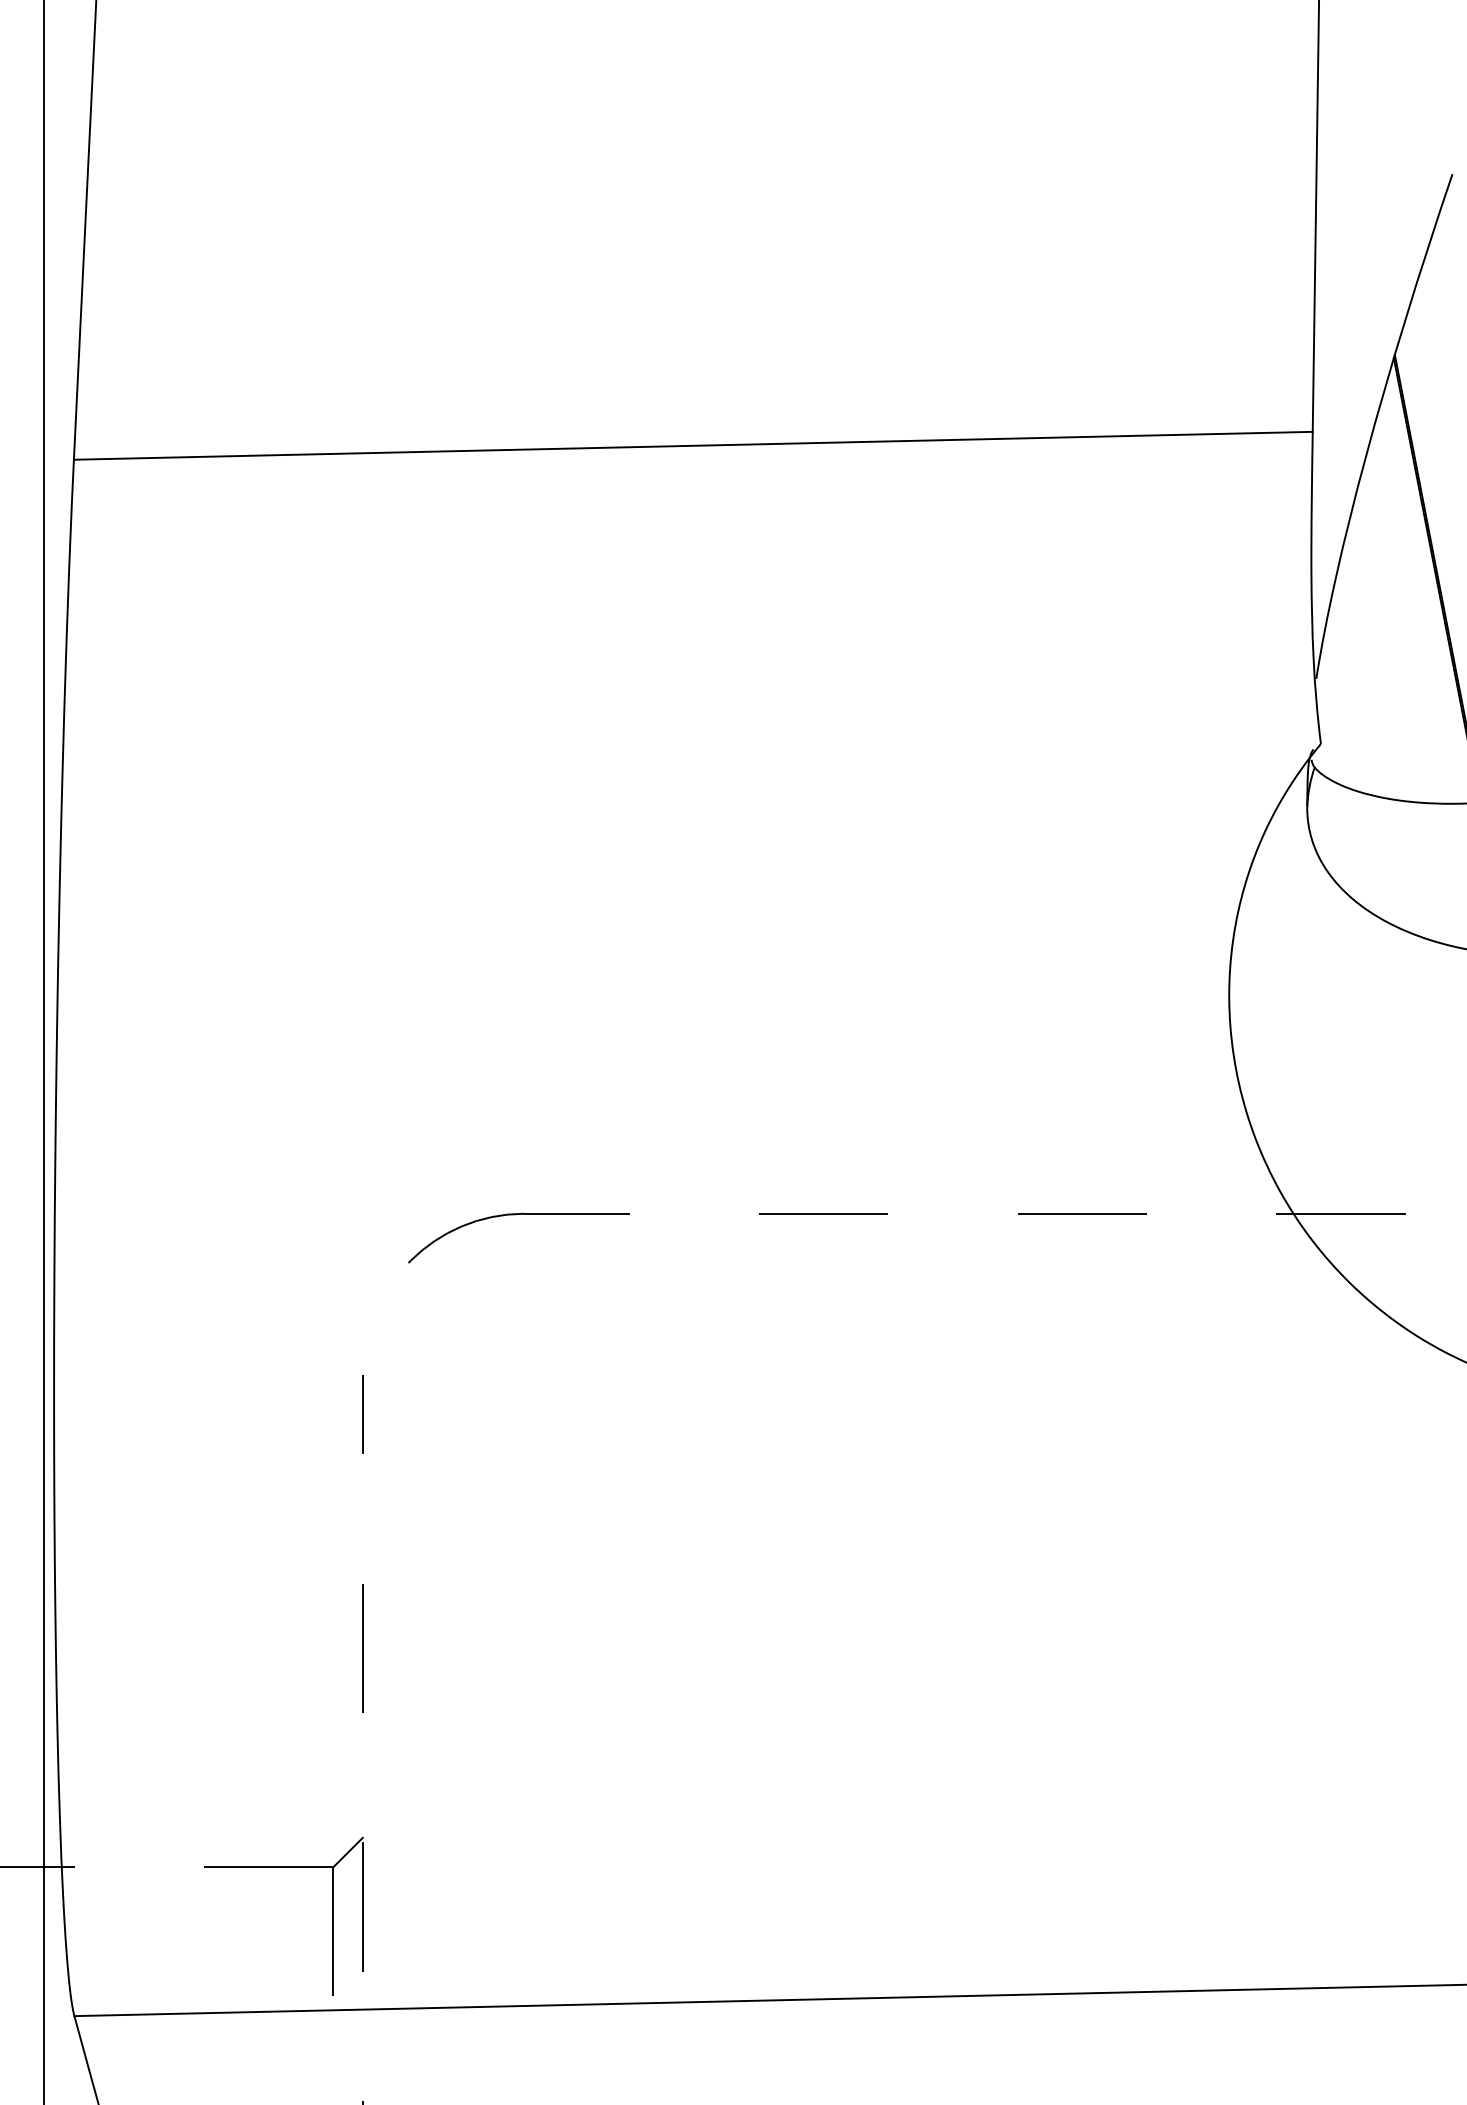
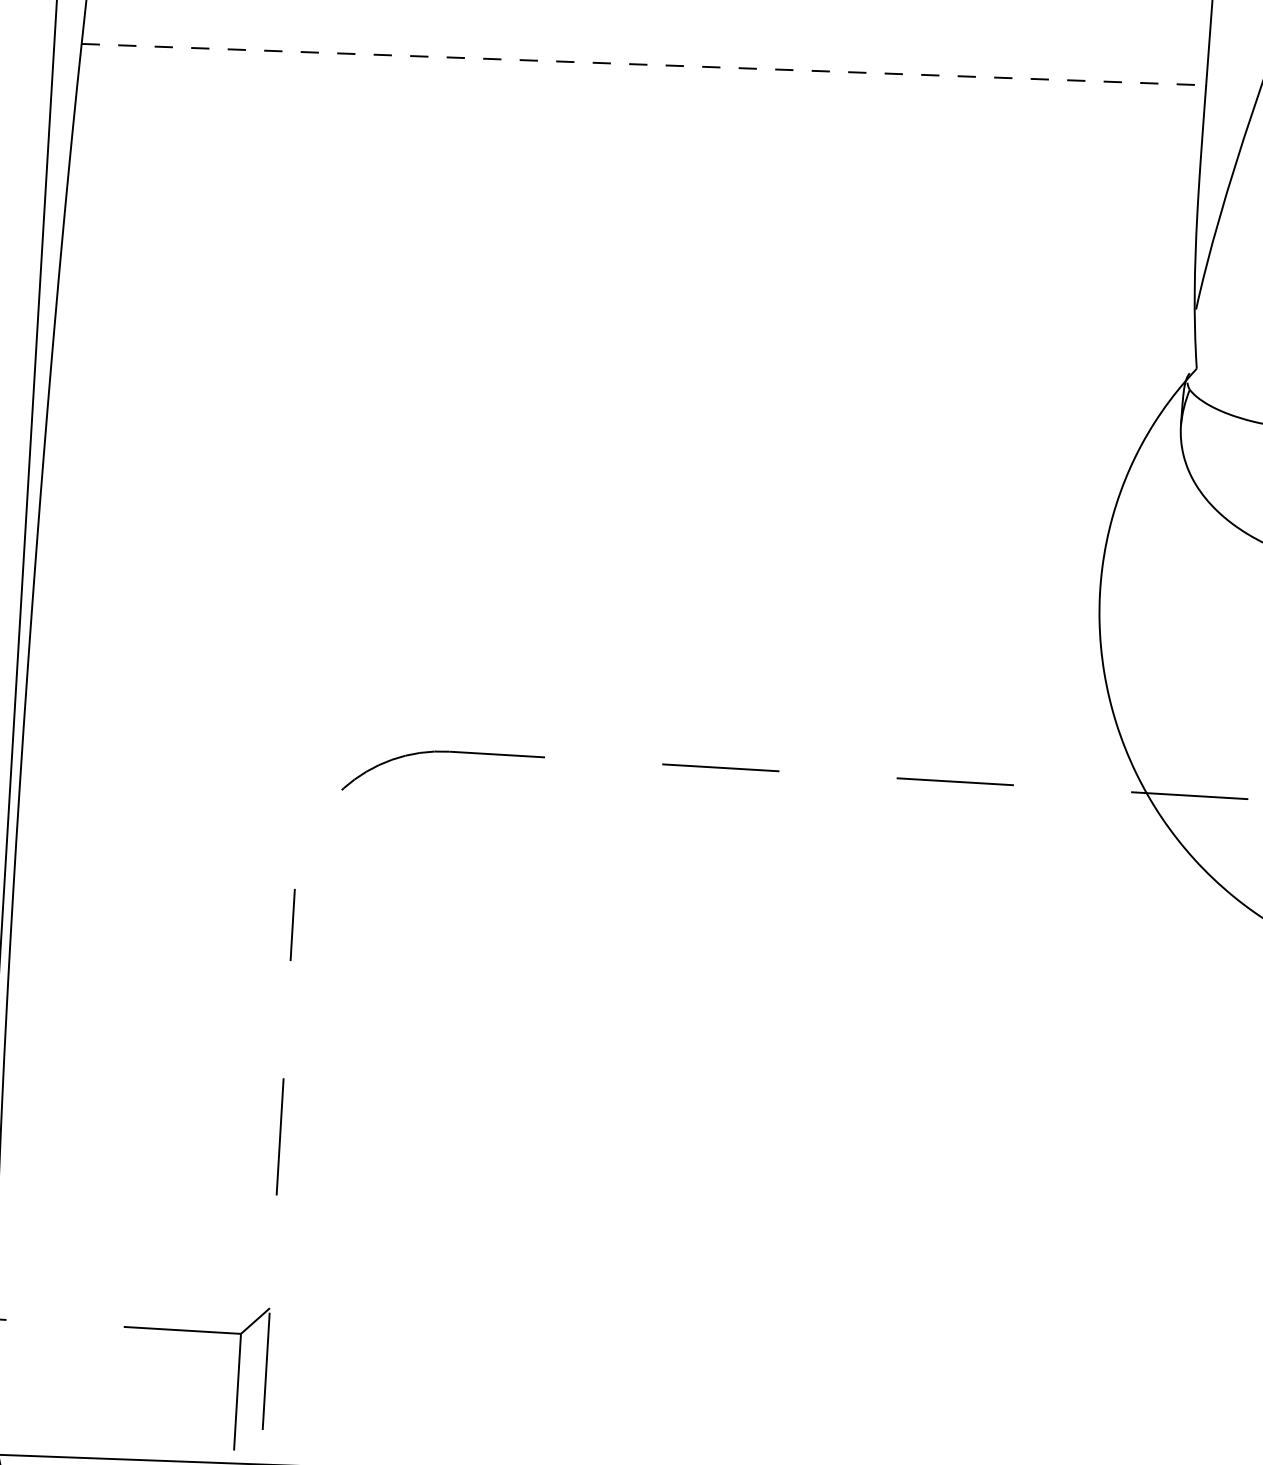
line: (693, 445) -> (644, 64), solid -> dashed

